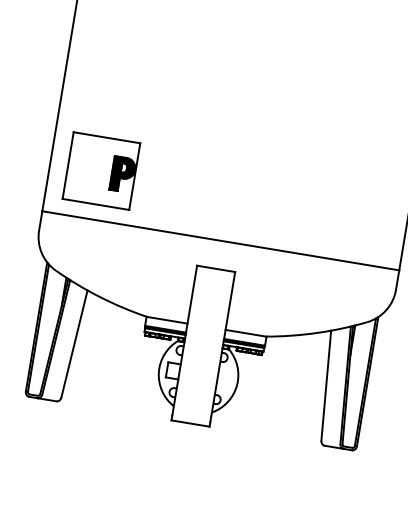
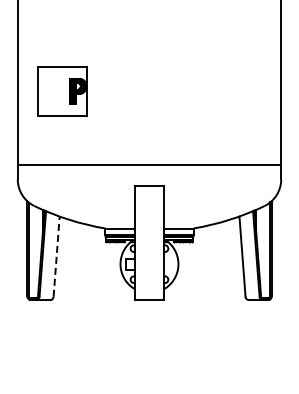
part: (101, 171) -> (62, 91), moved
line: (74, 343) -> (56, 256), solid -> dashed

